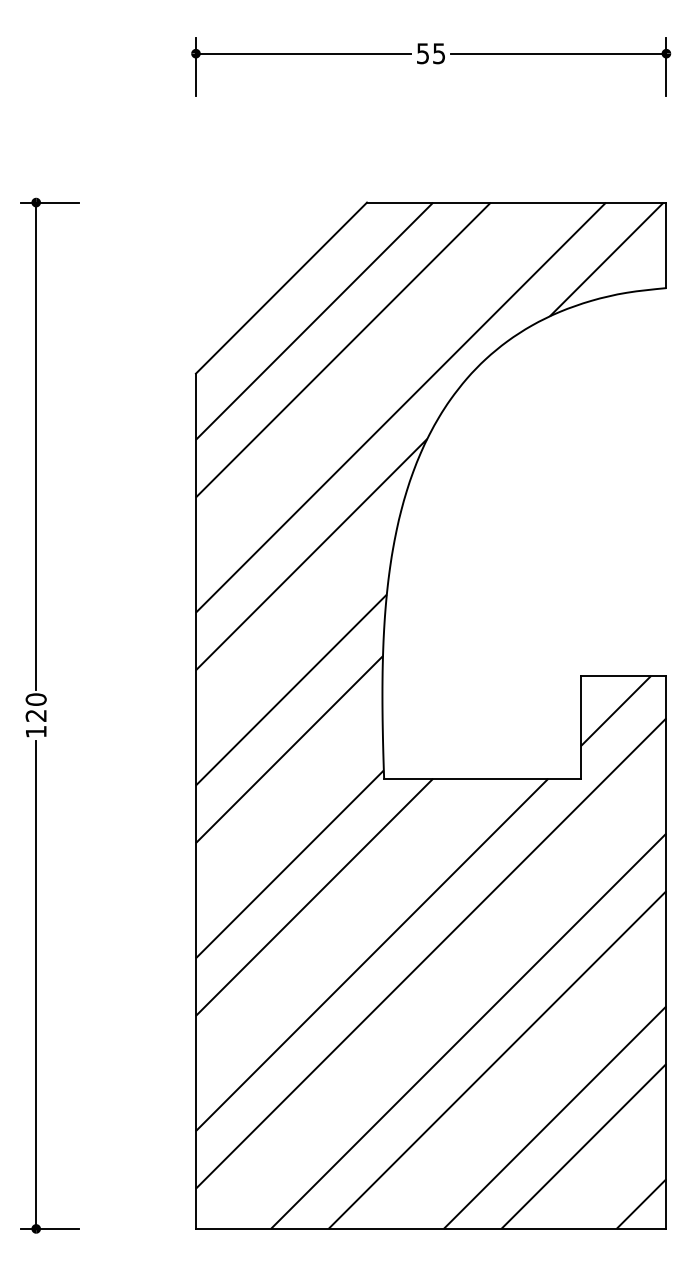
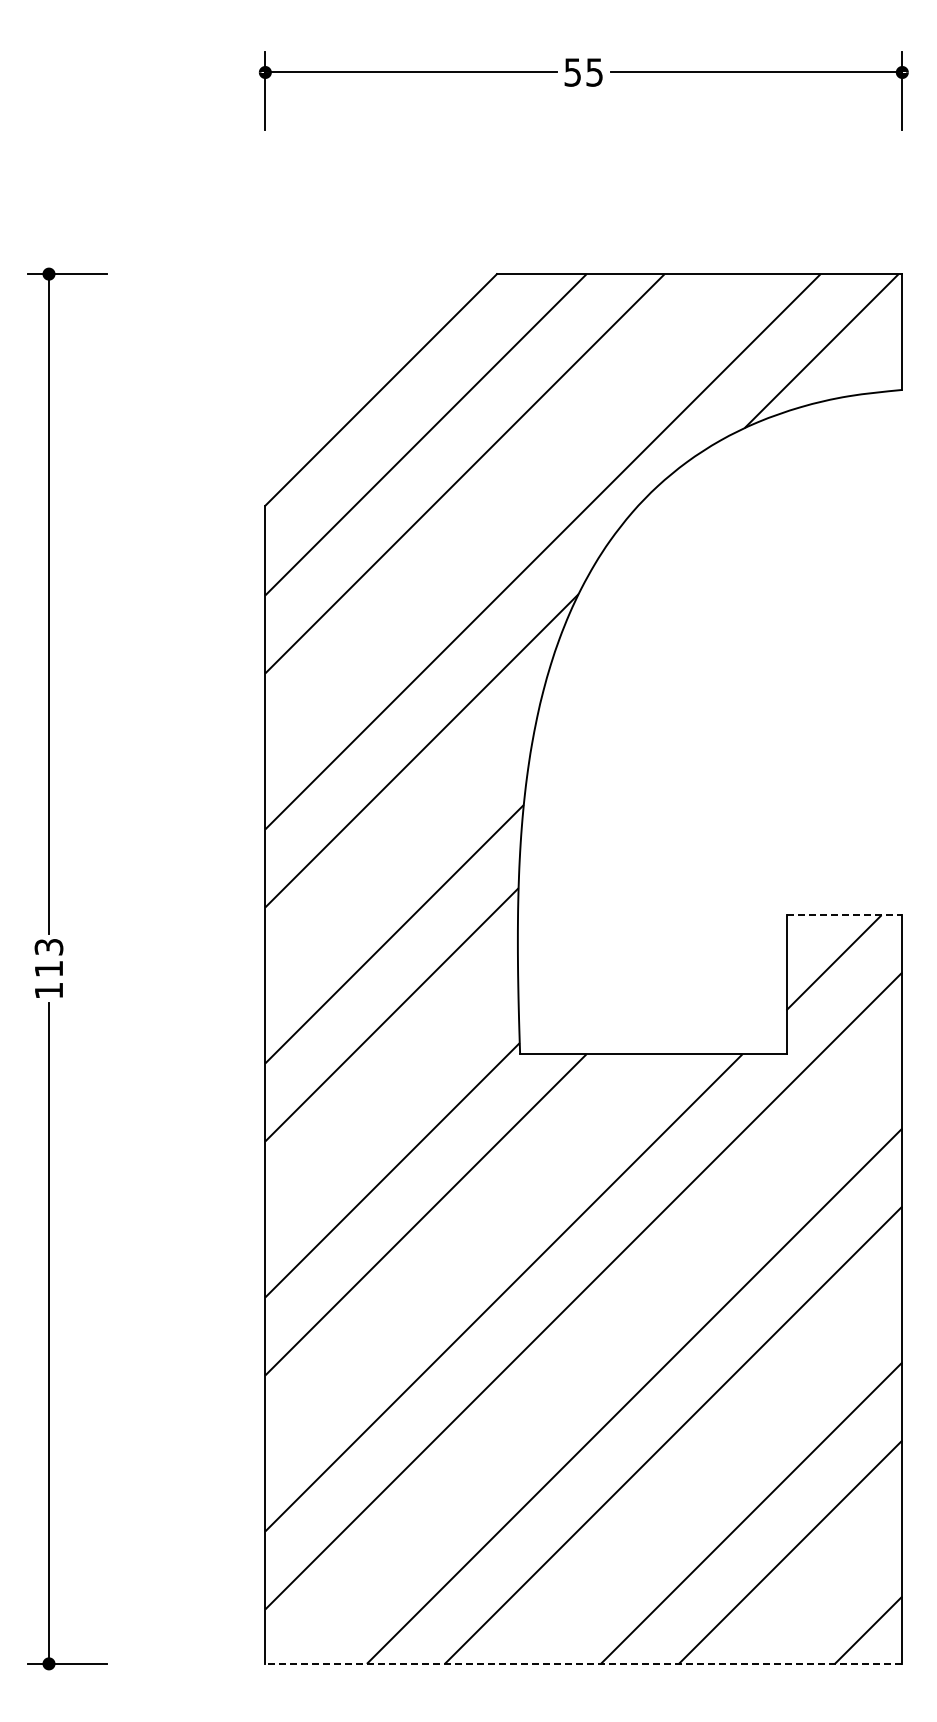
line: (623, 676) -> (844, 915), solid -> dashed
text: (35, 707) -> (48, 957), 120 -> 113
line: (430, 1228) -> (583, 1663), solid -> dashed

